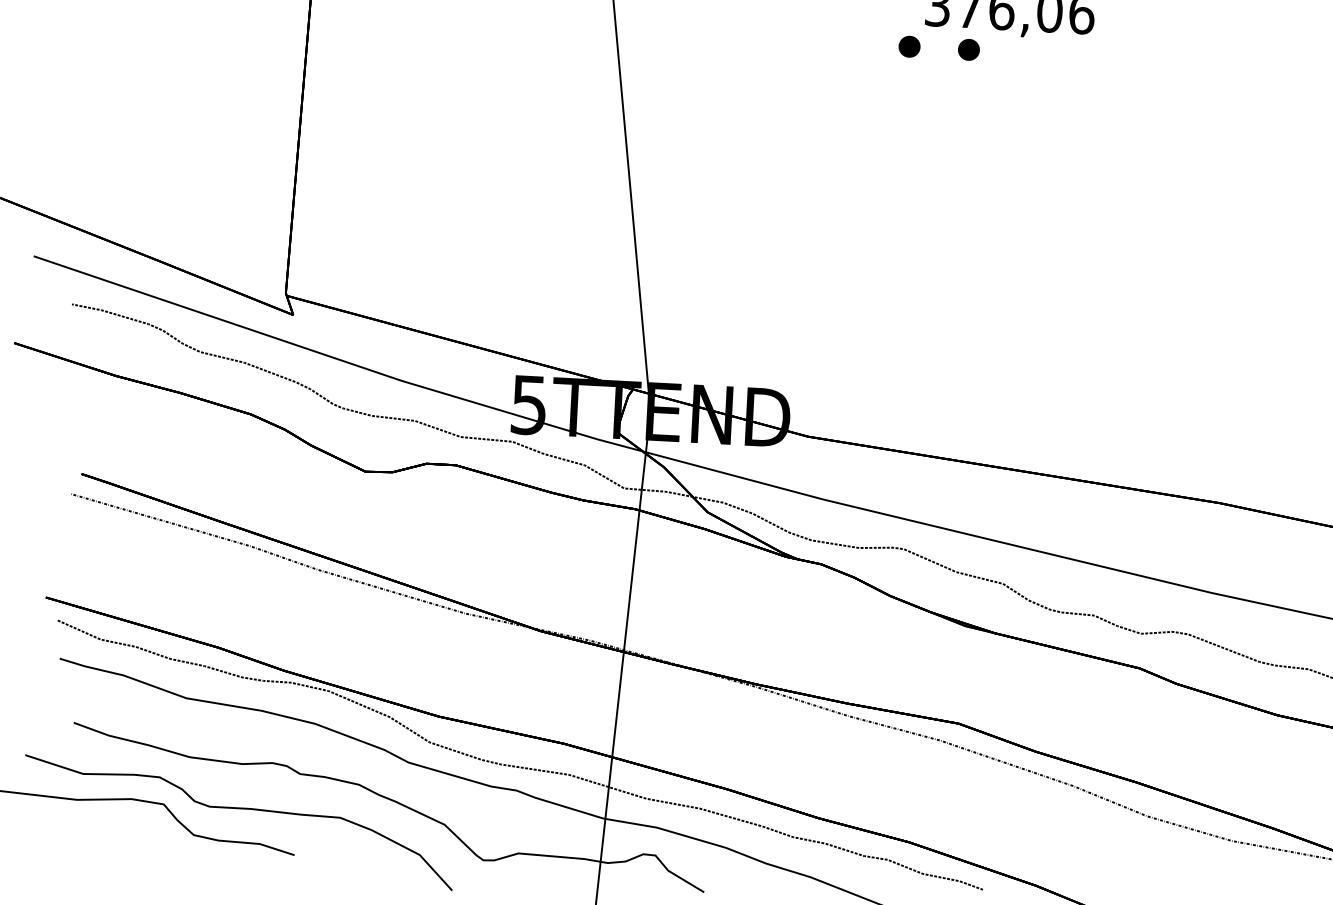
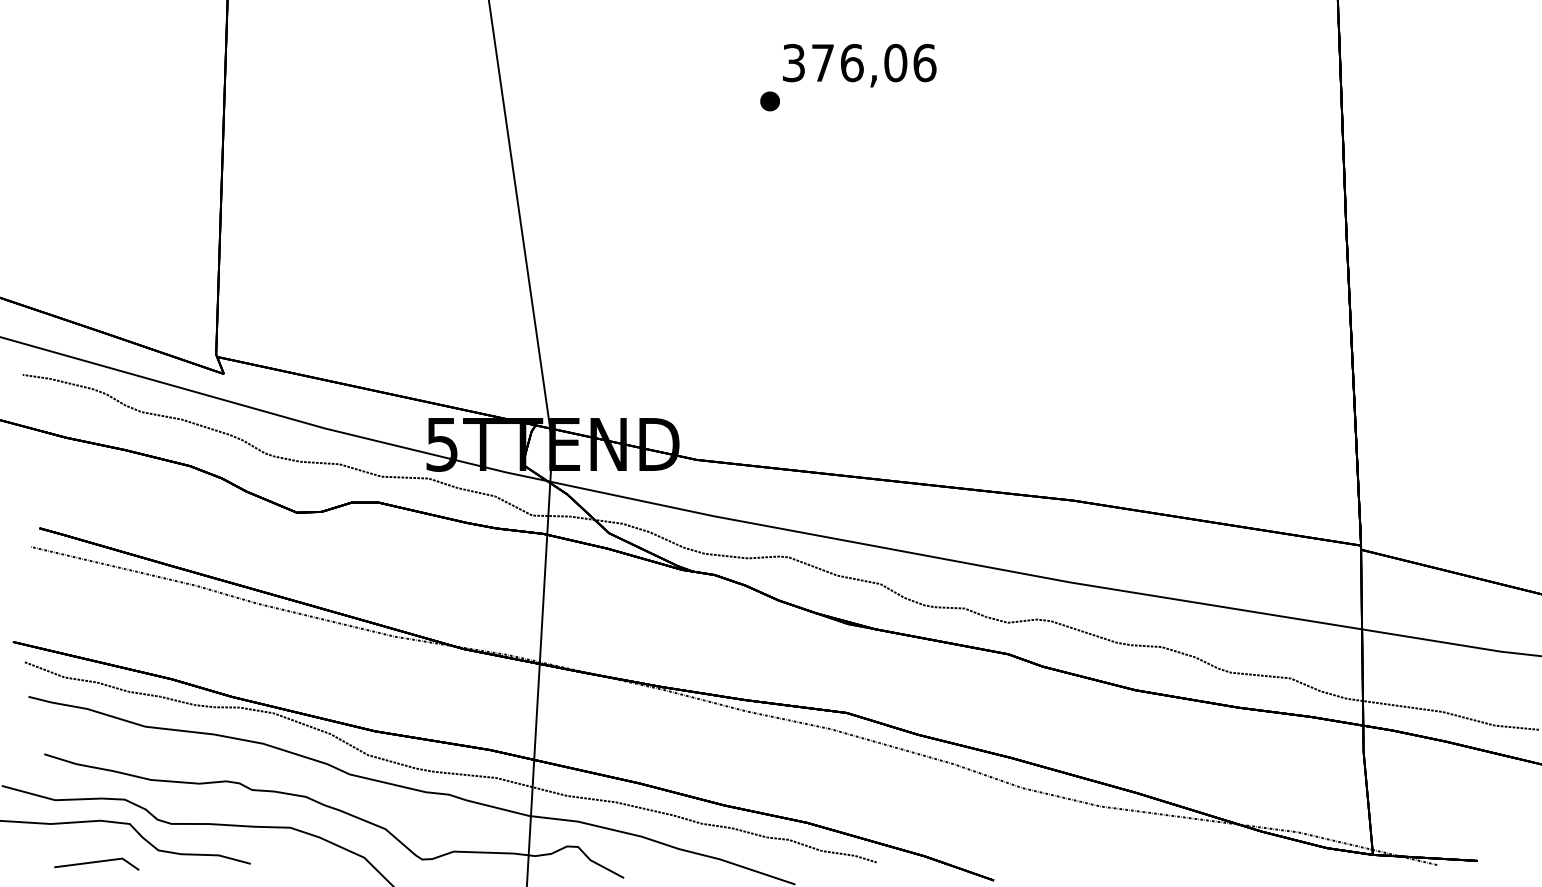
part: (968, 49) -> (823, 101), removed
line: (125, 844) -> (96, 862), added

